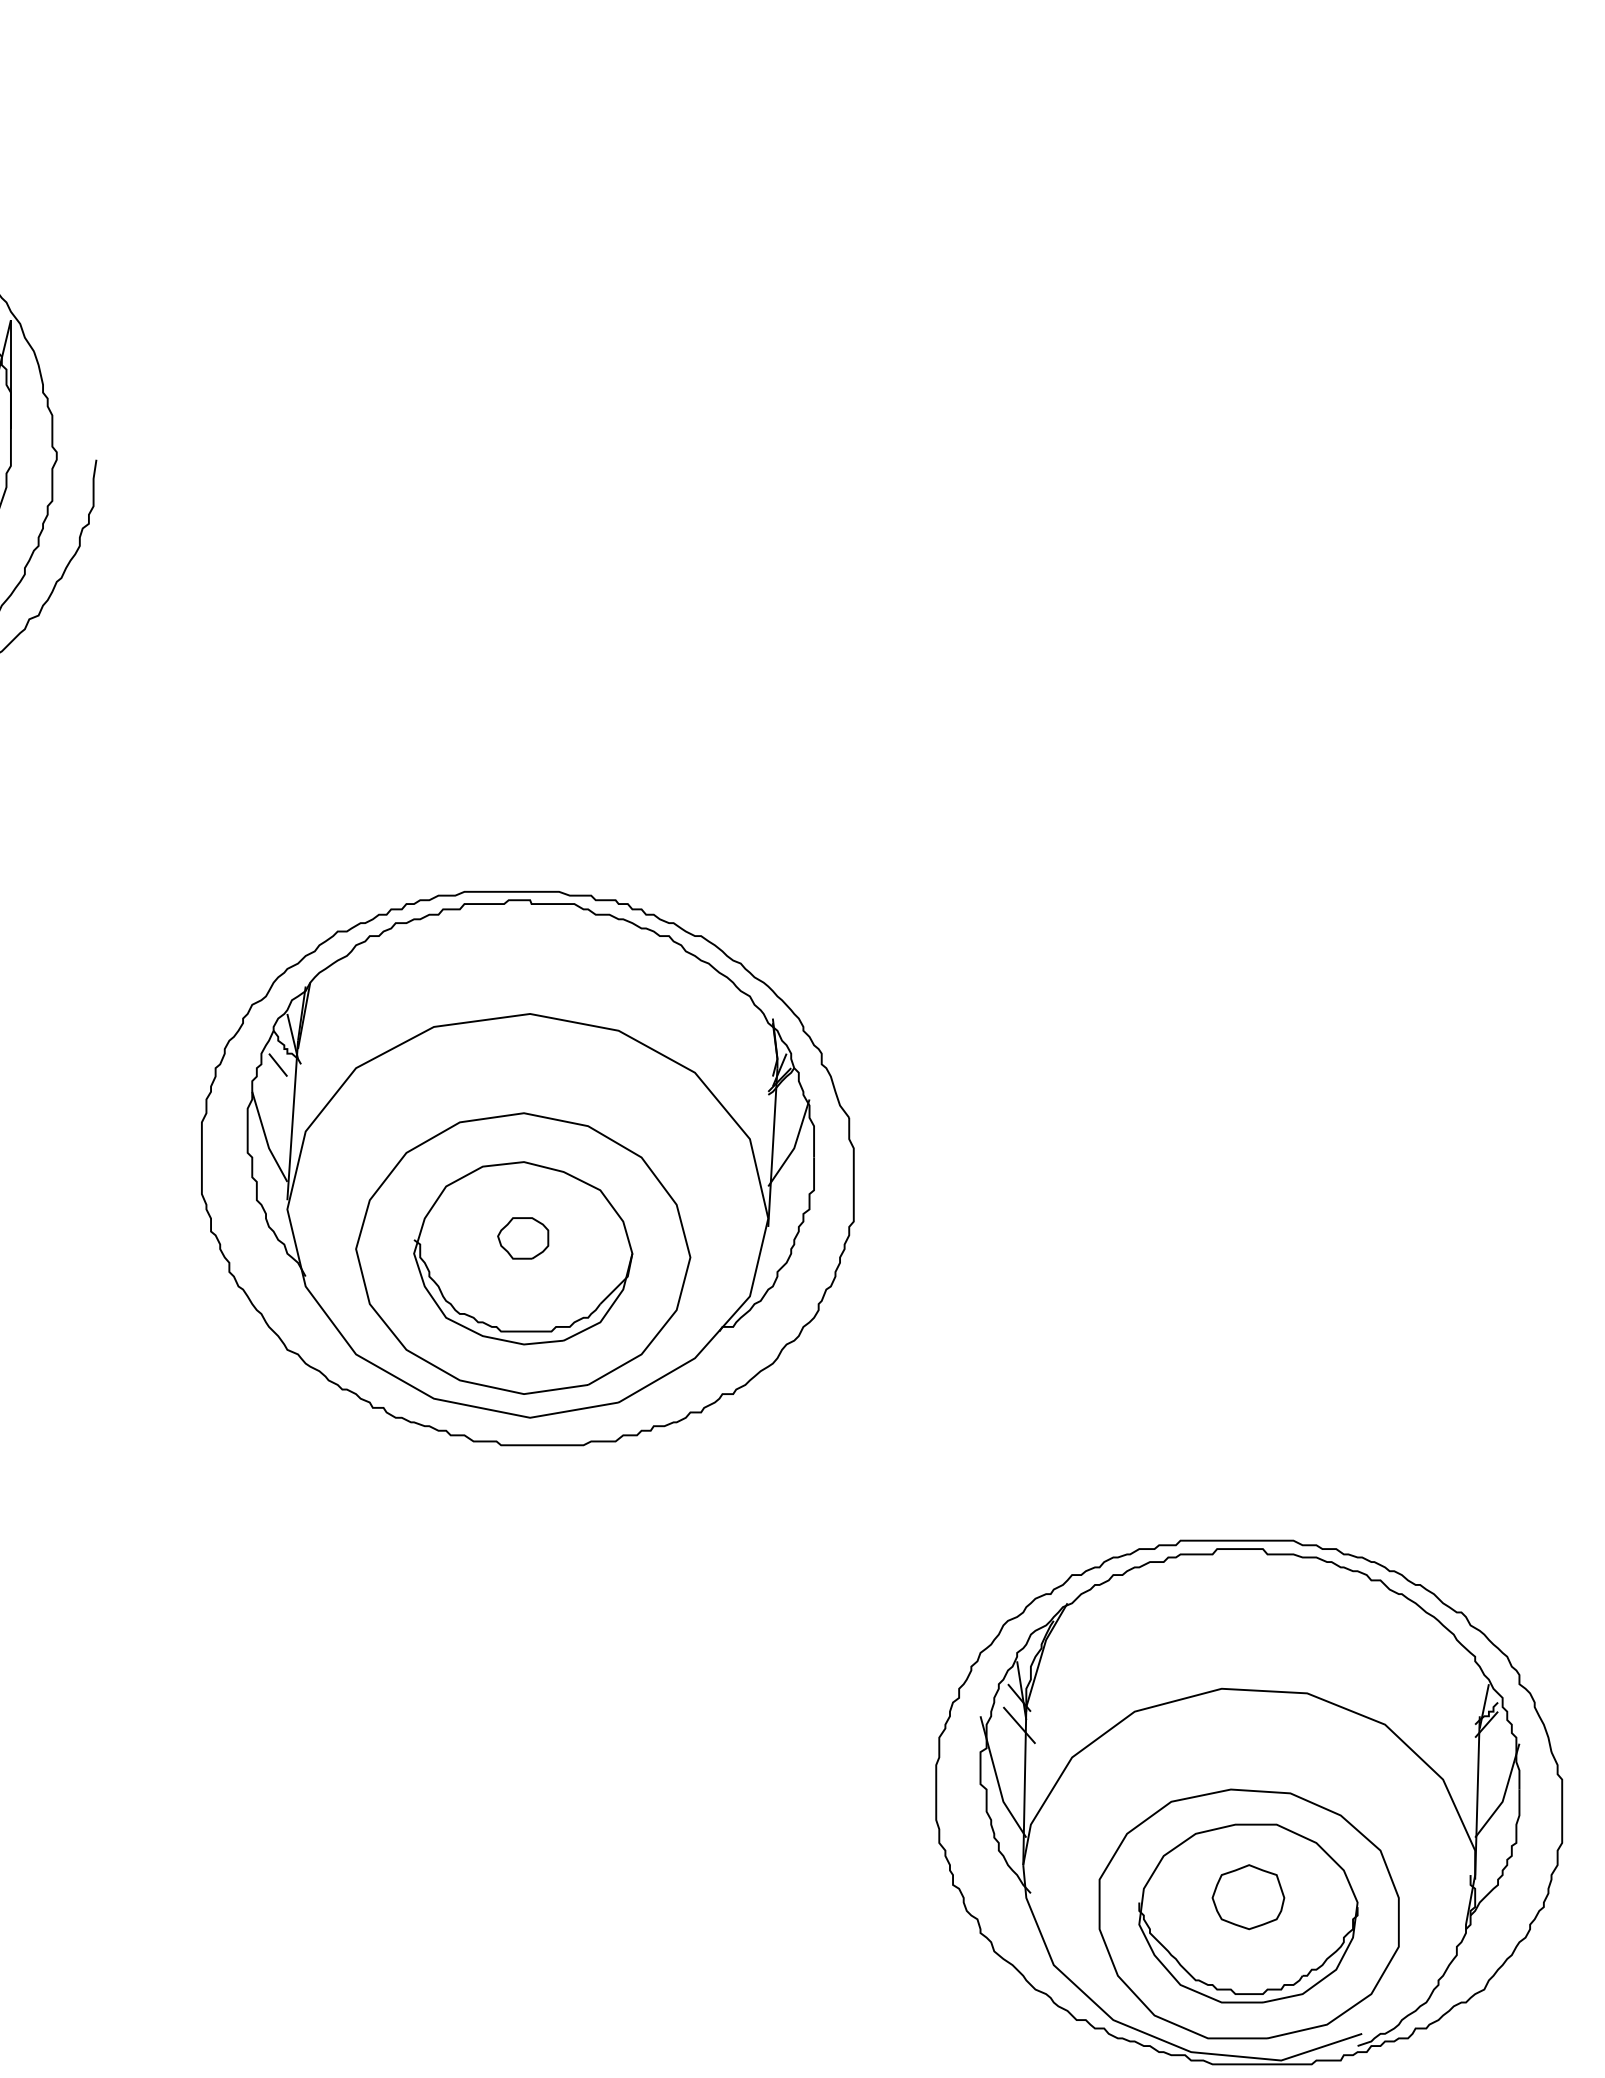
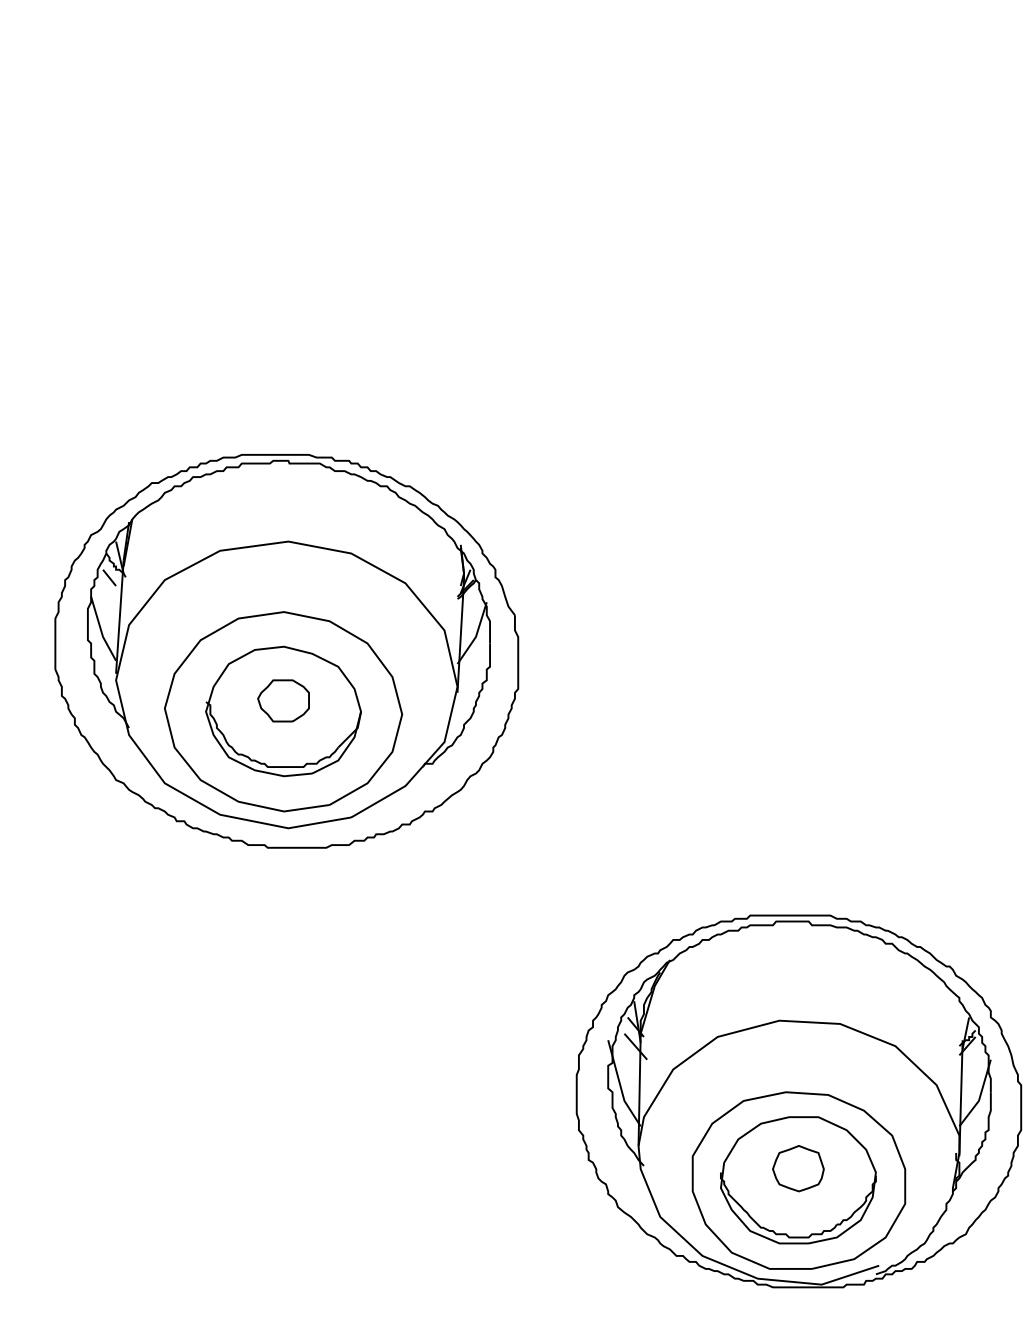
part: (522, 1238) -> (283, 701), size x1.43

